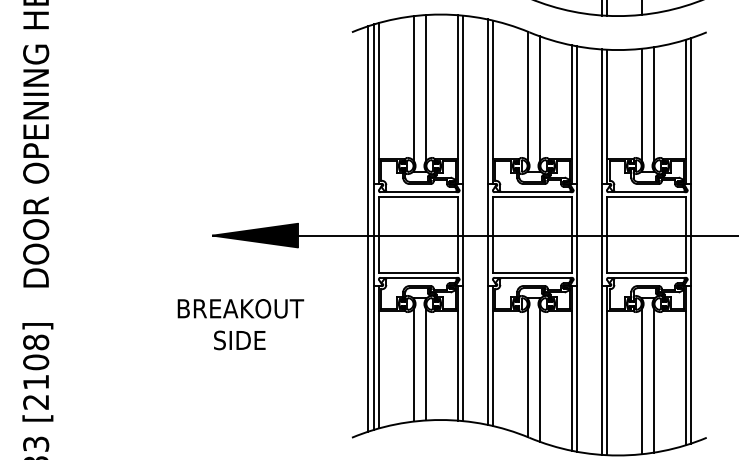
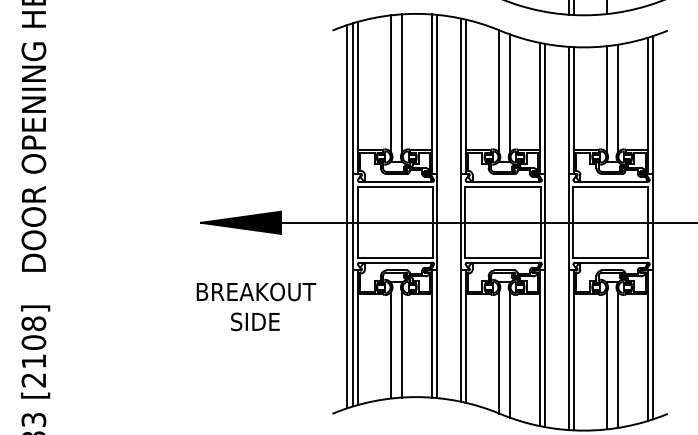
text: (240, 324) -> (256, 306), moved

